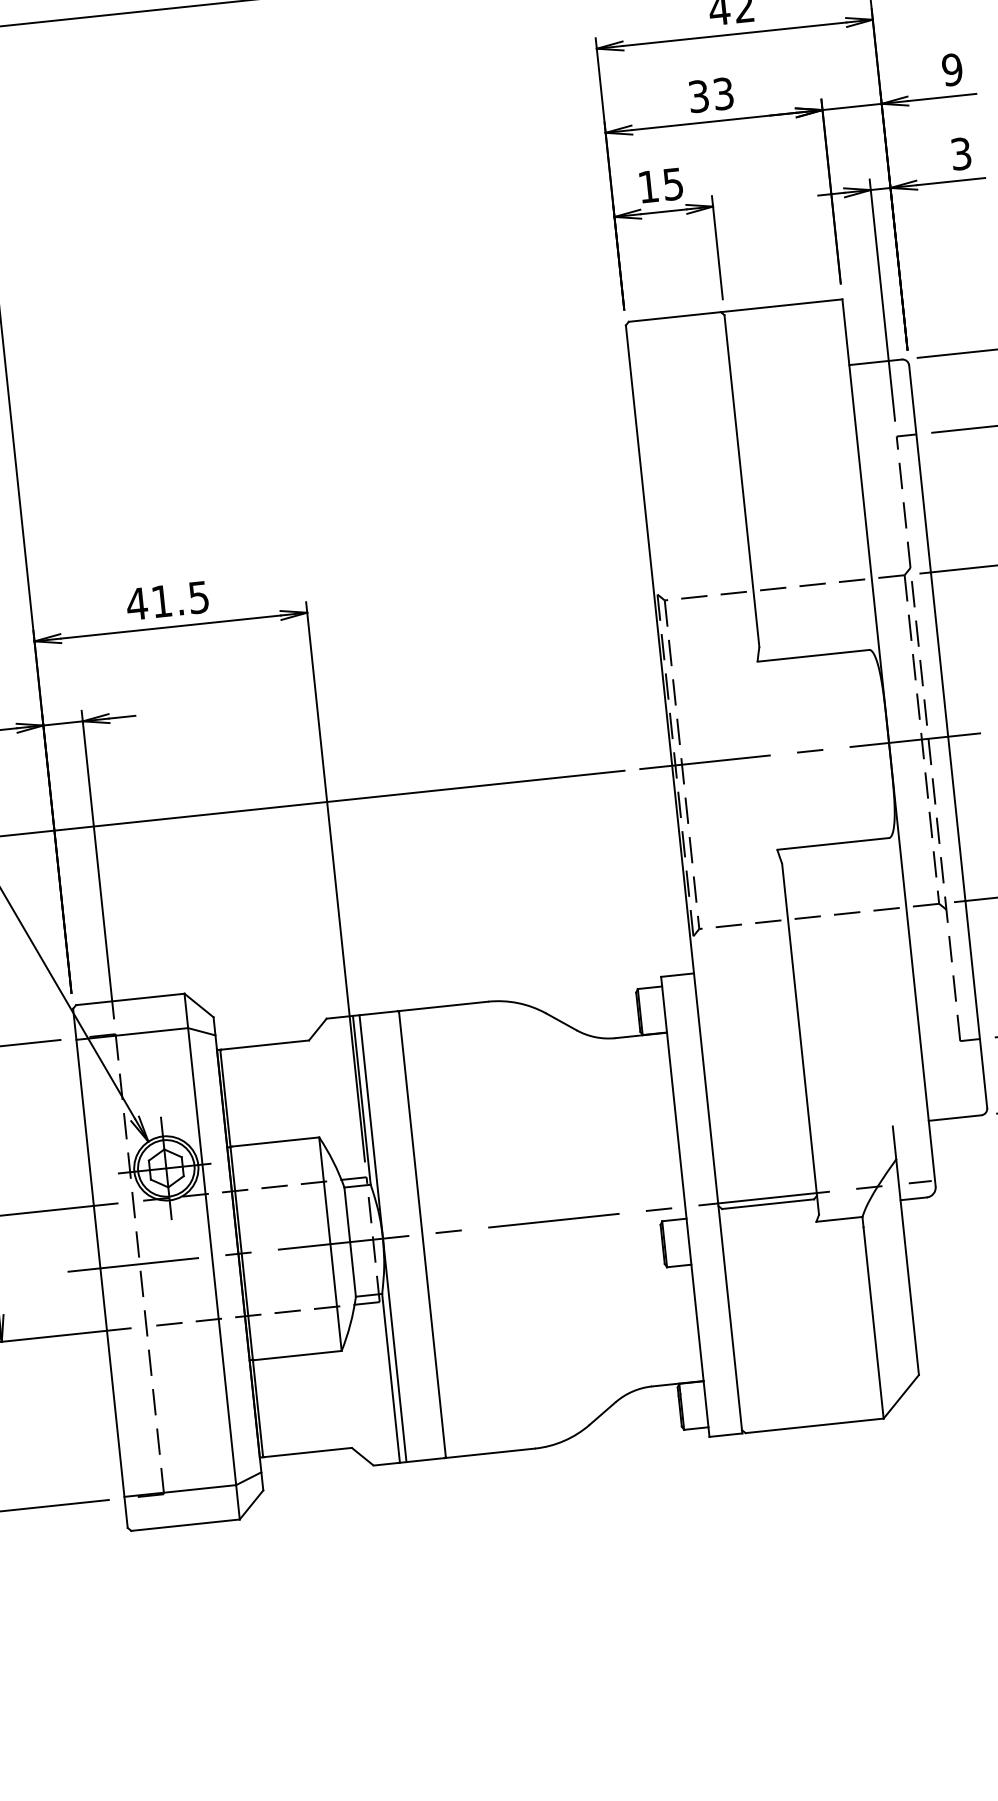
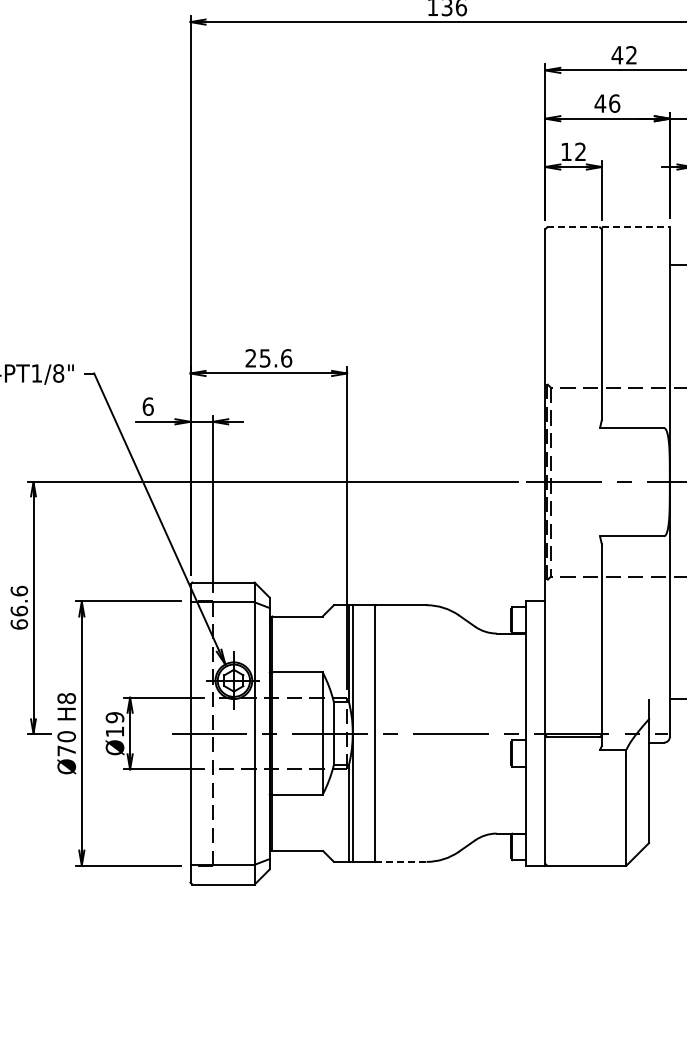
text: (711, 94) -> (607, 103), 33 -> 46
text: (672, 183) -> (580, 151), 15 -> 12
line: (737, 310) -> (609, 227), solid -> dashed
text: (167, 601) -> (268, 358), 41.5 -> 25.6
line: (491, 1452) -> (401, 861), solid -> dashed

